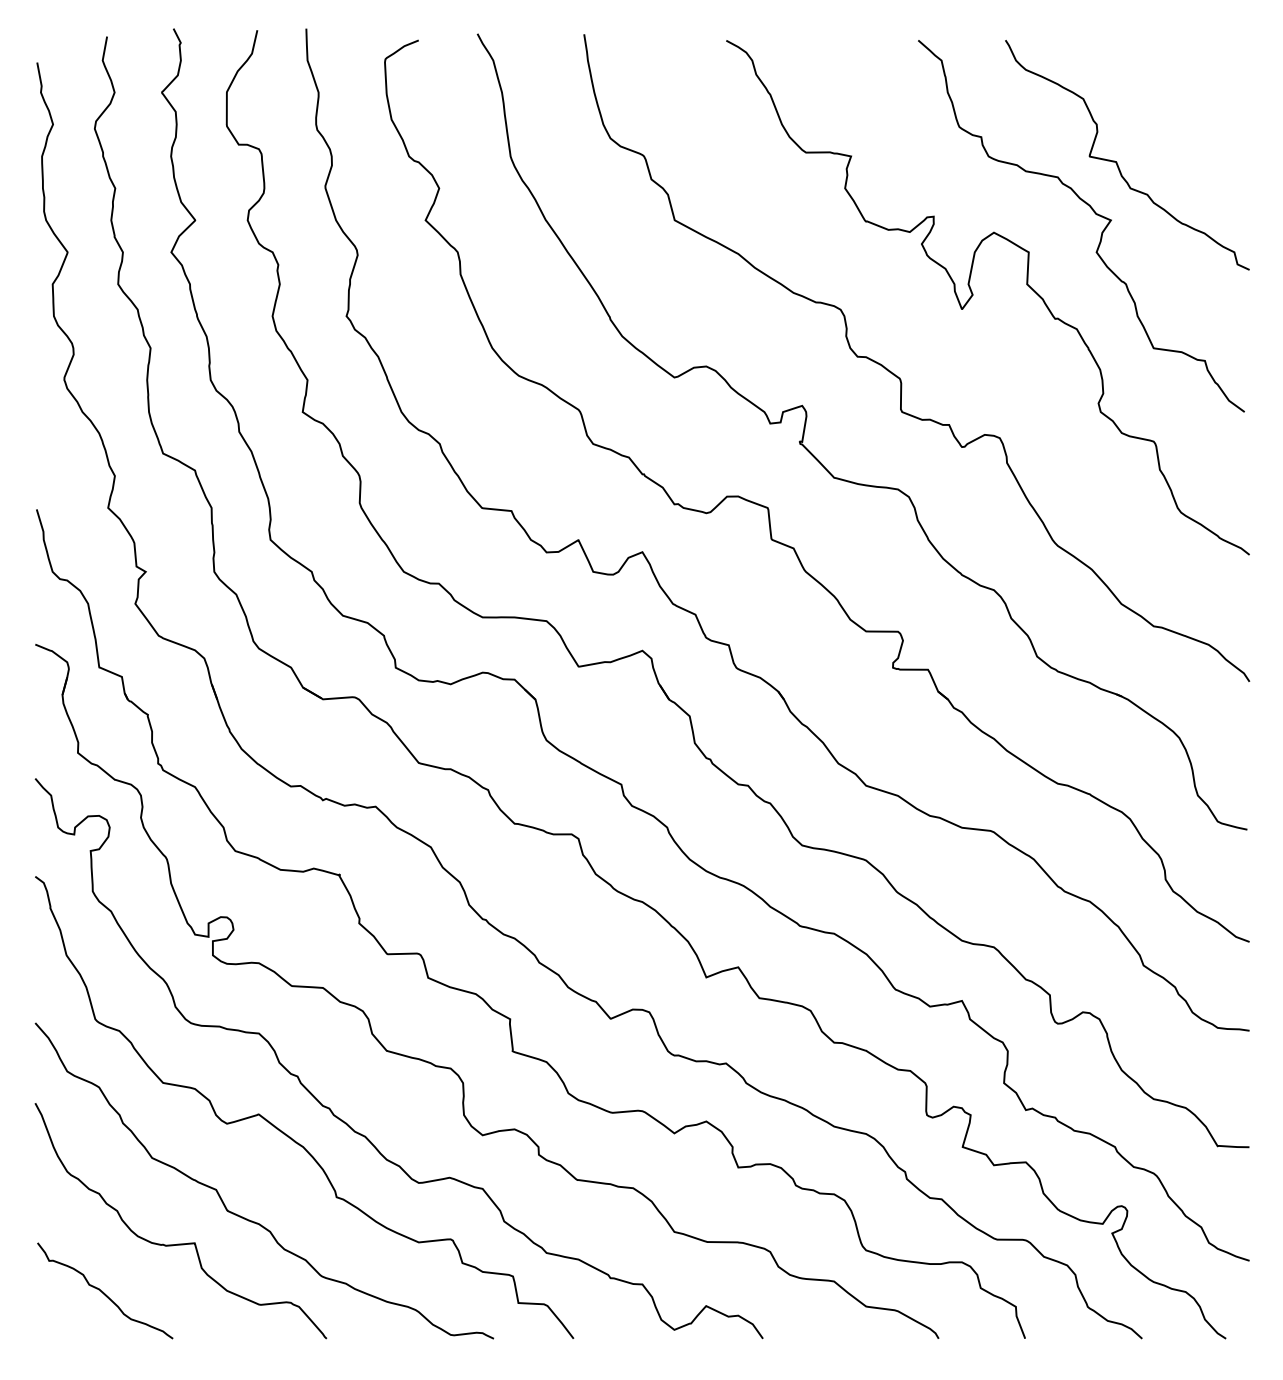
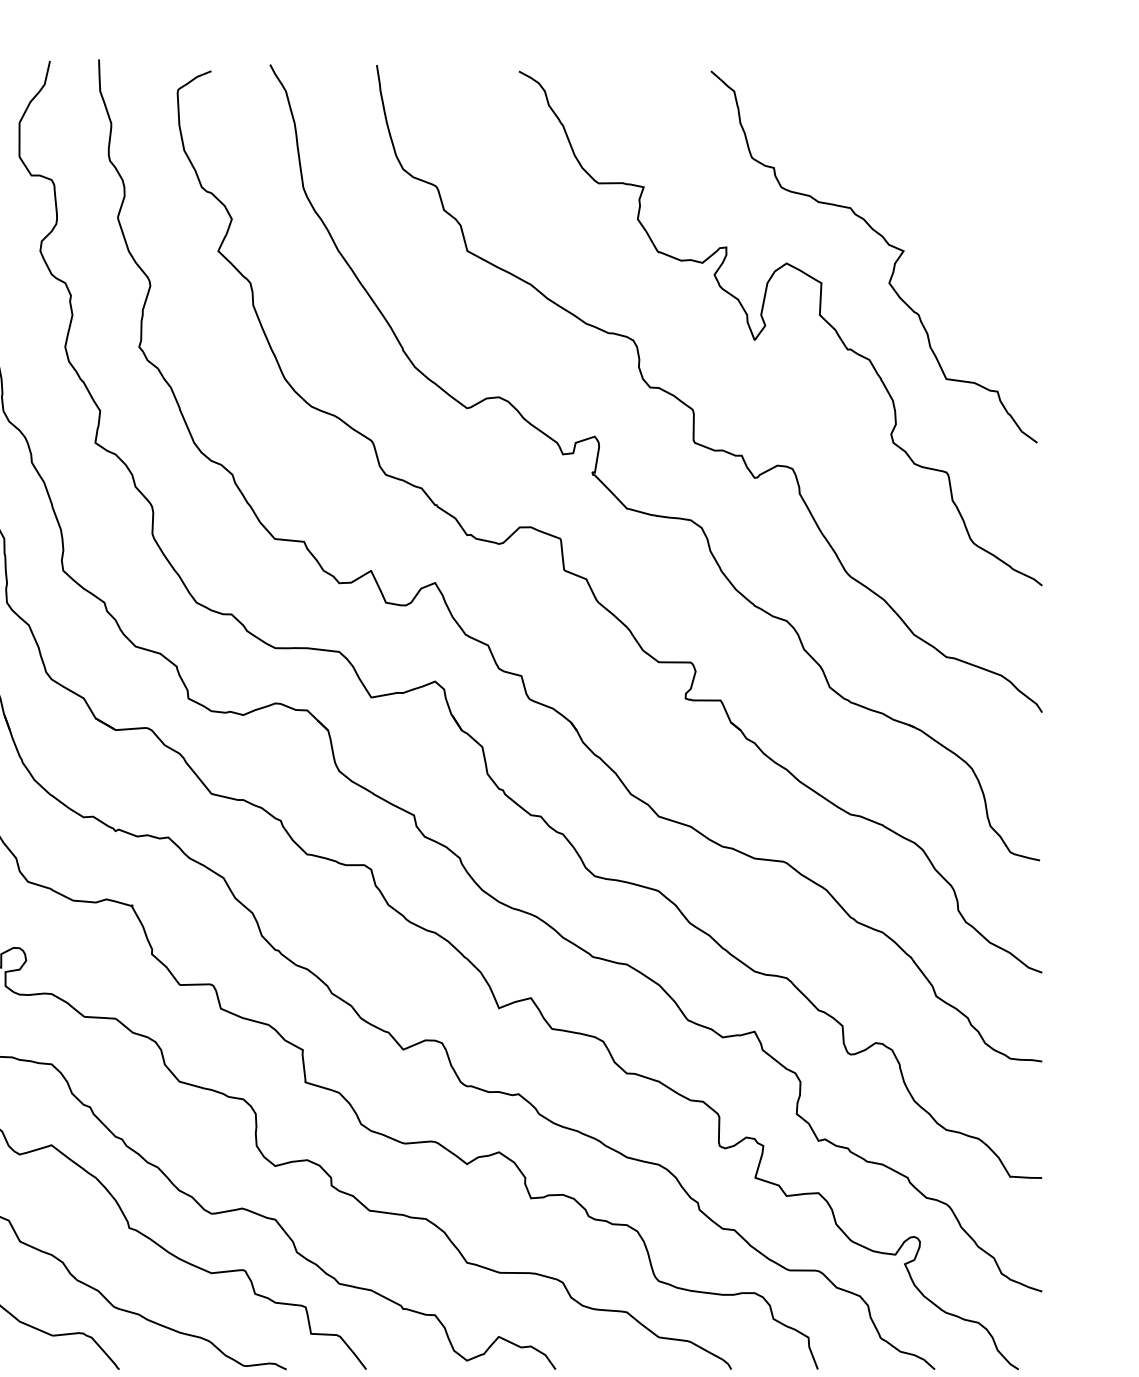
curve: (1117, 162) -> (910, 193), removed

